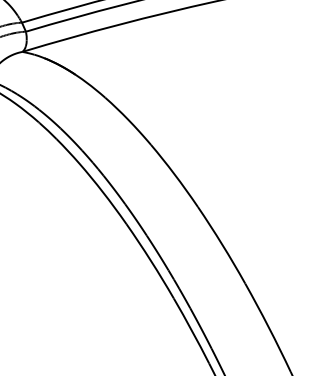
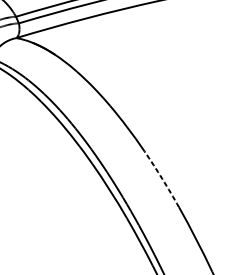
arc: (222, 244) -> (162, 178), solid -> dashed

